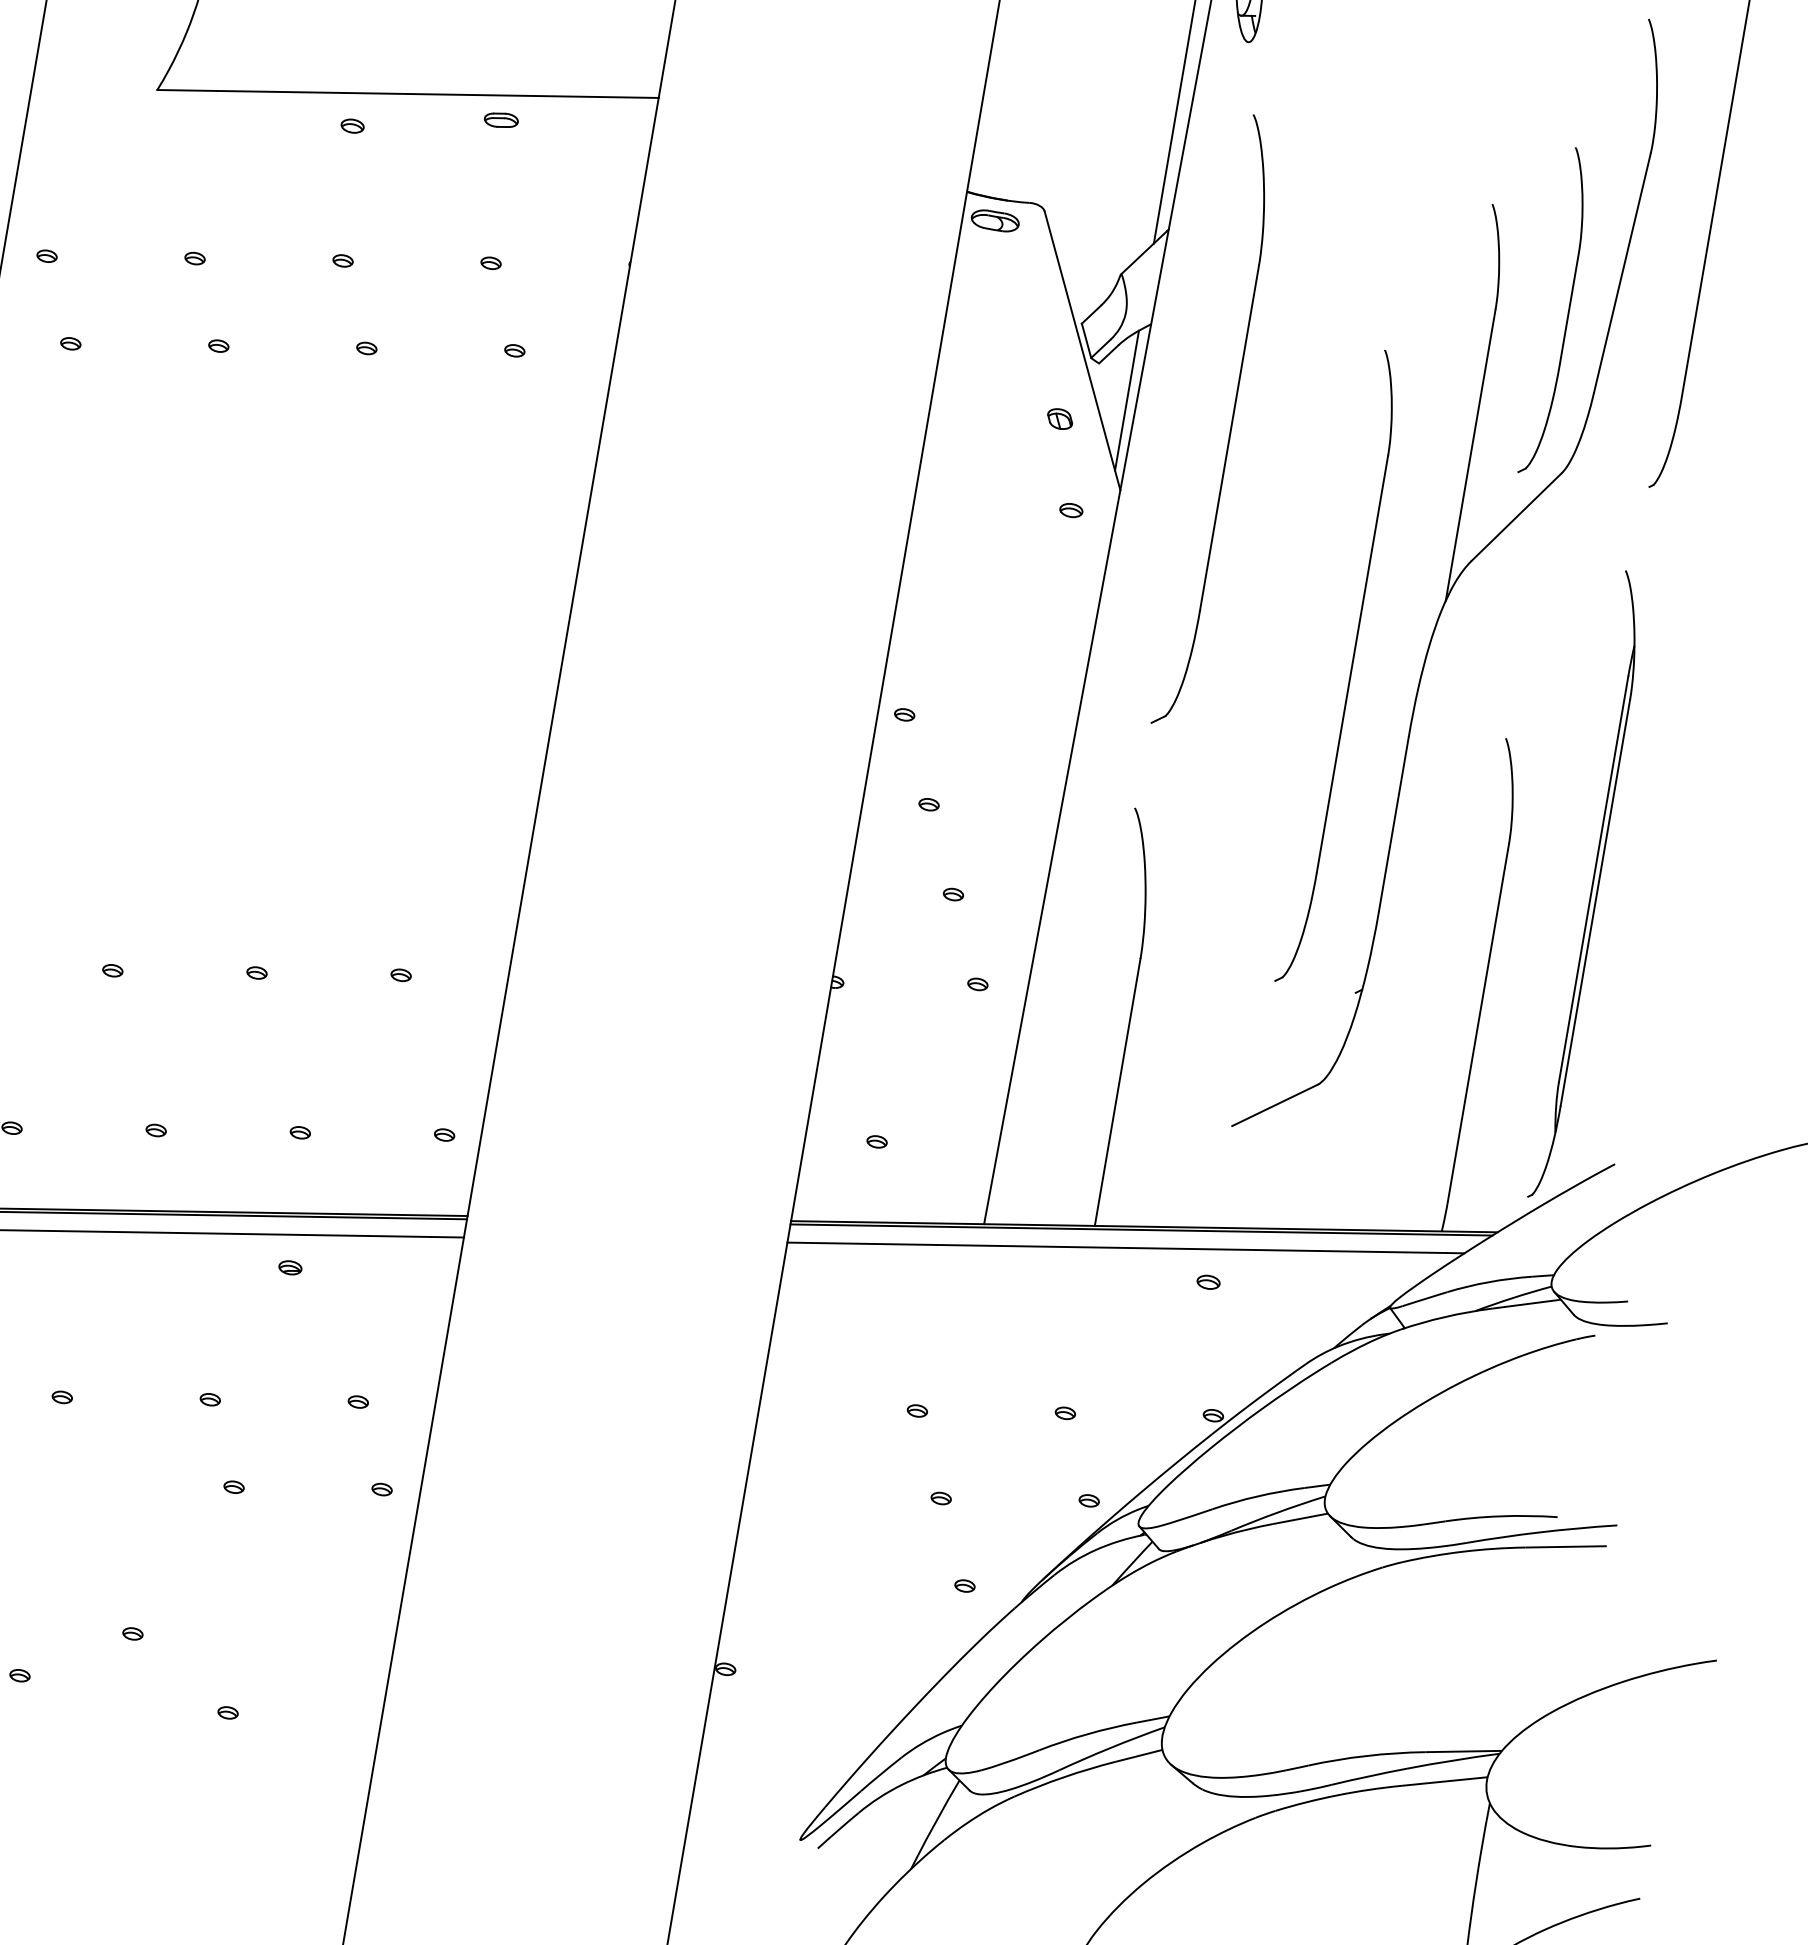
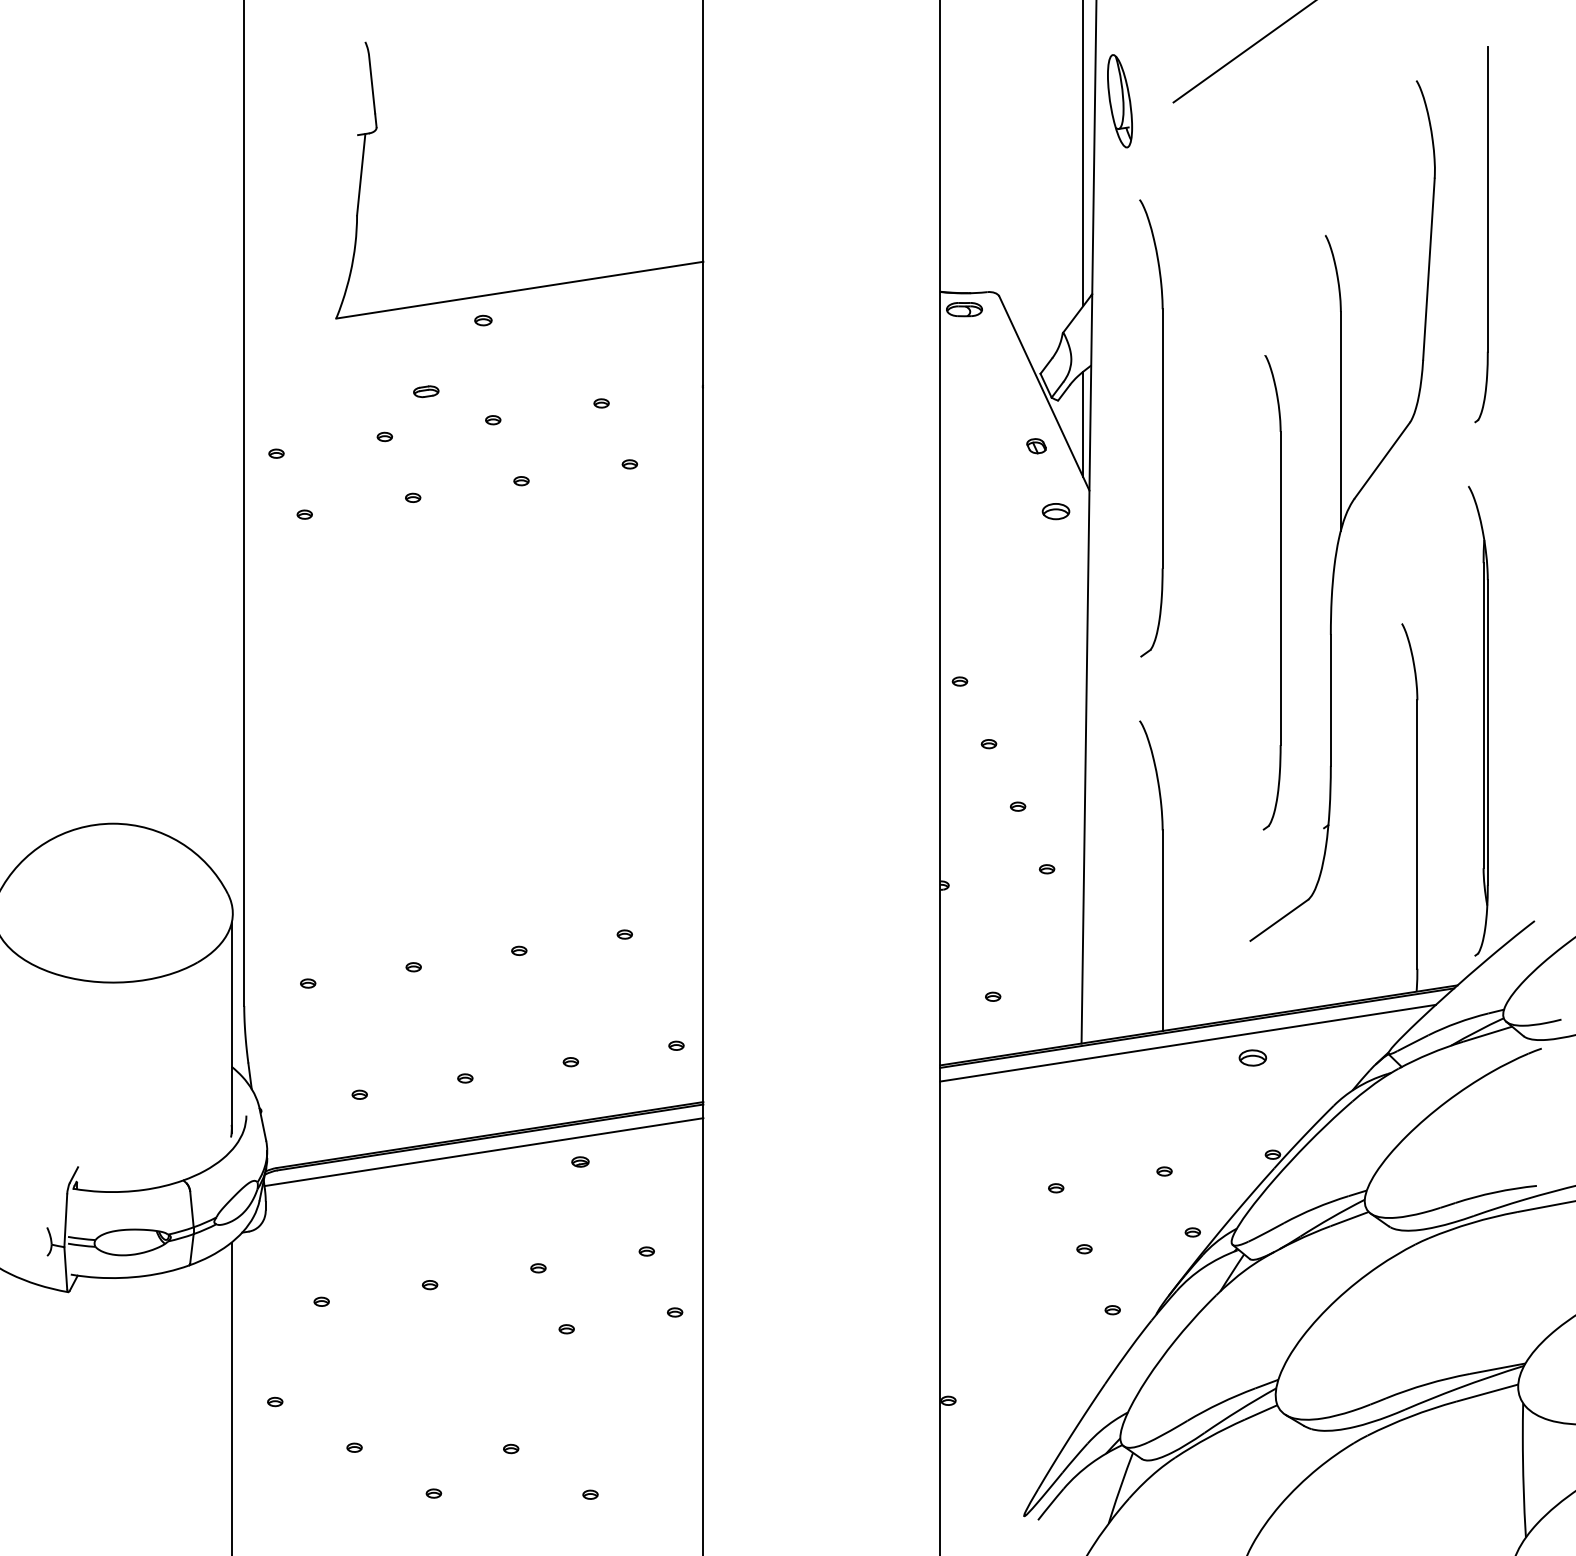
part: (501, 120) -> (426, 391), moved
part: (1568, 313) -> (1394, 305), removed
part: (1071, 510) -> (1056, 511), size x1.6
part: (1208, 1281) -> (1252, 1057), size x1.6

